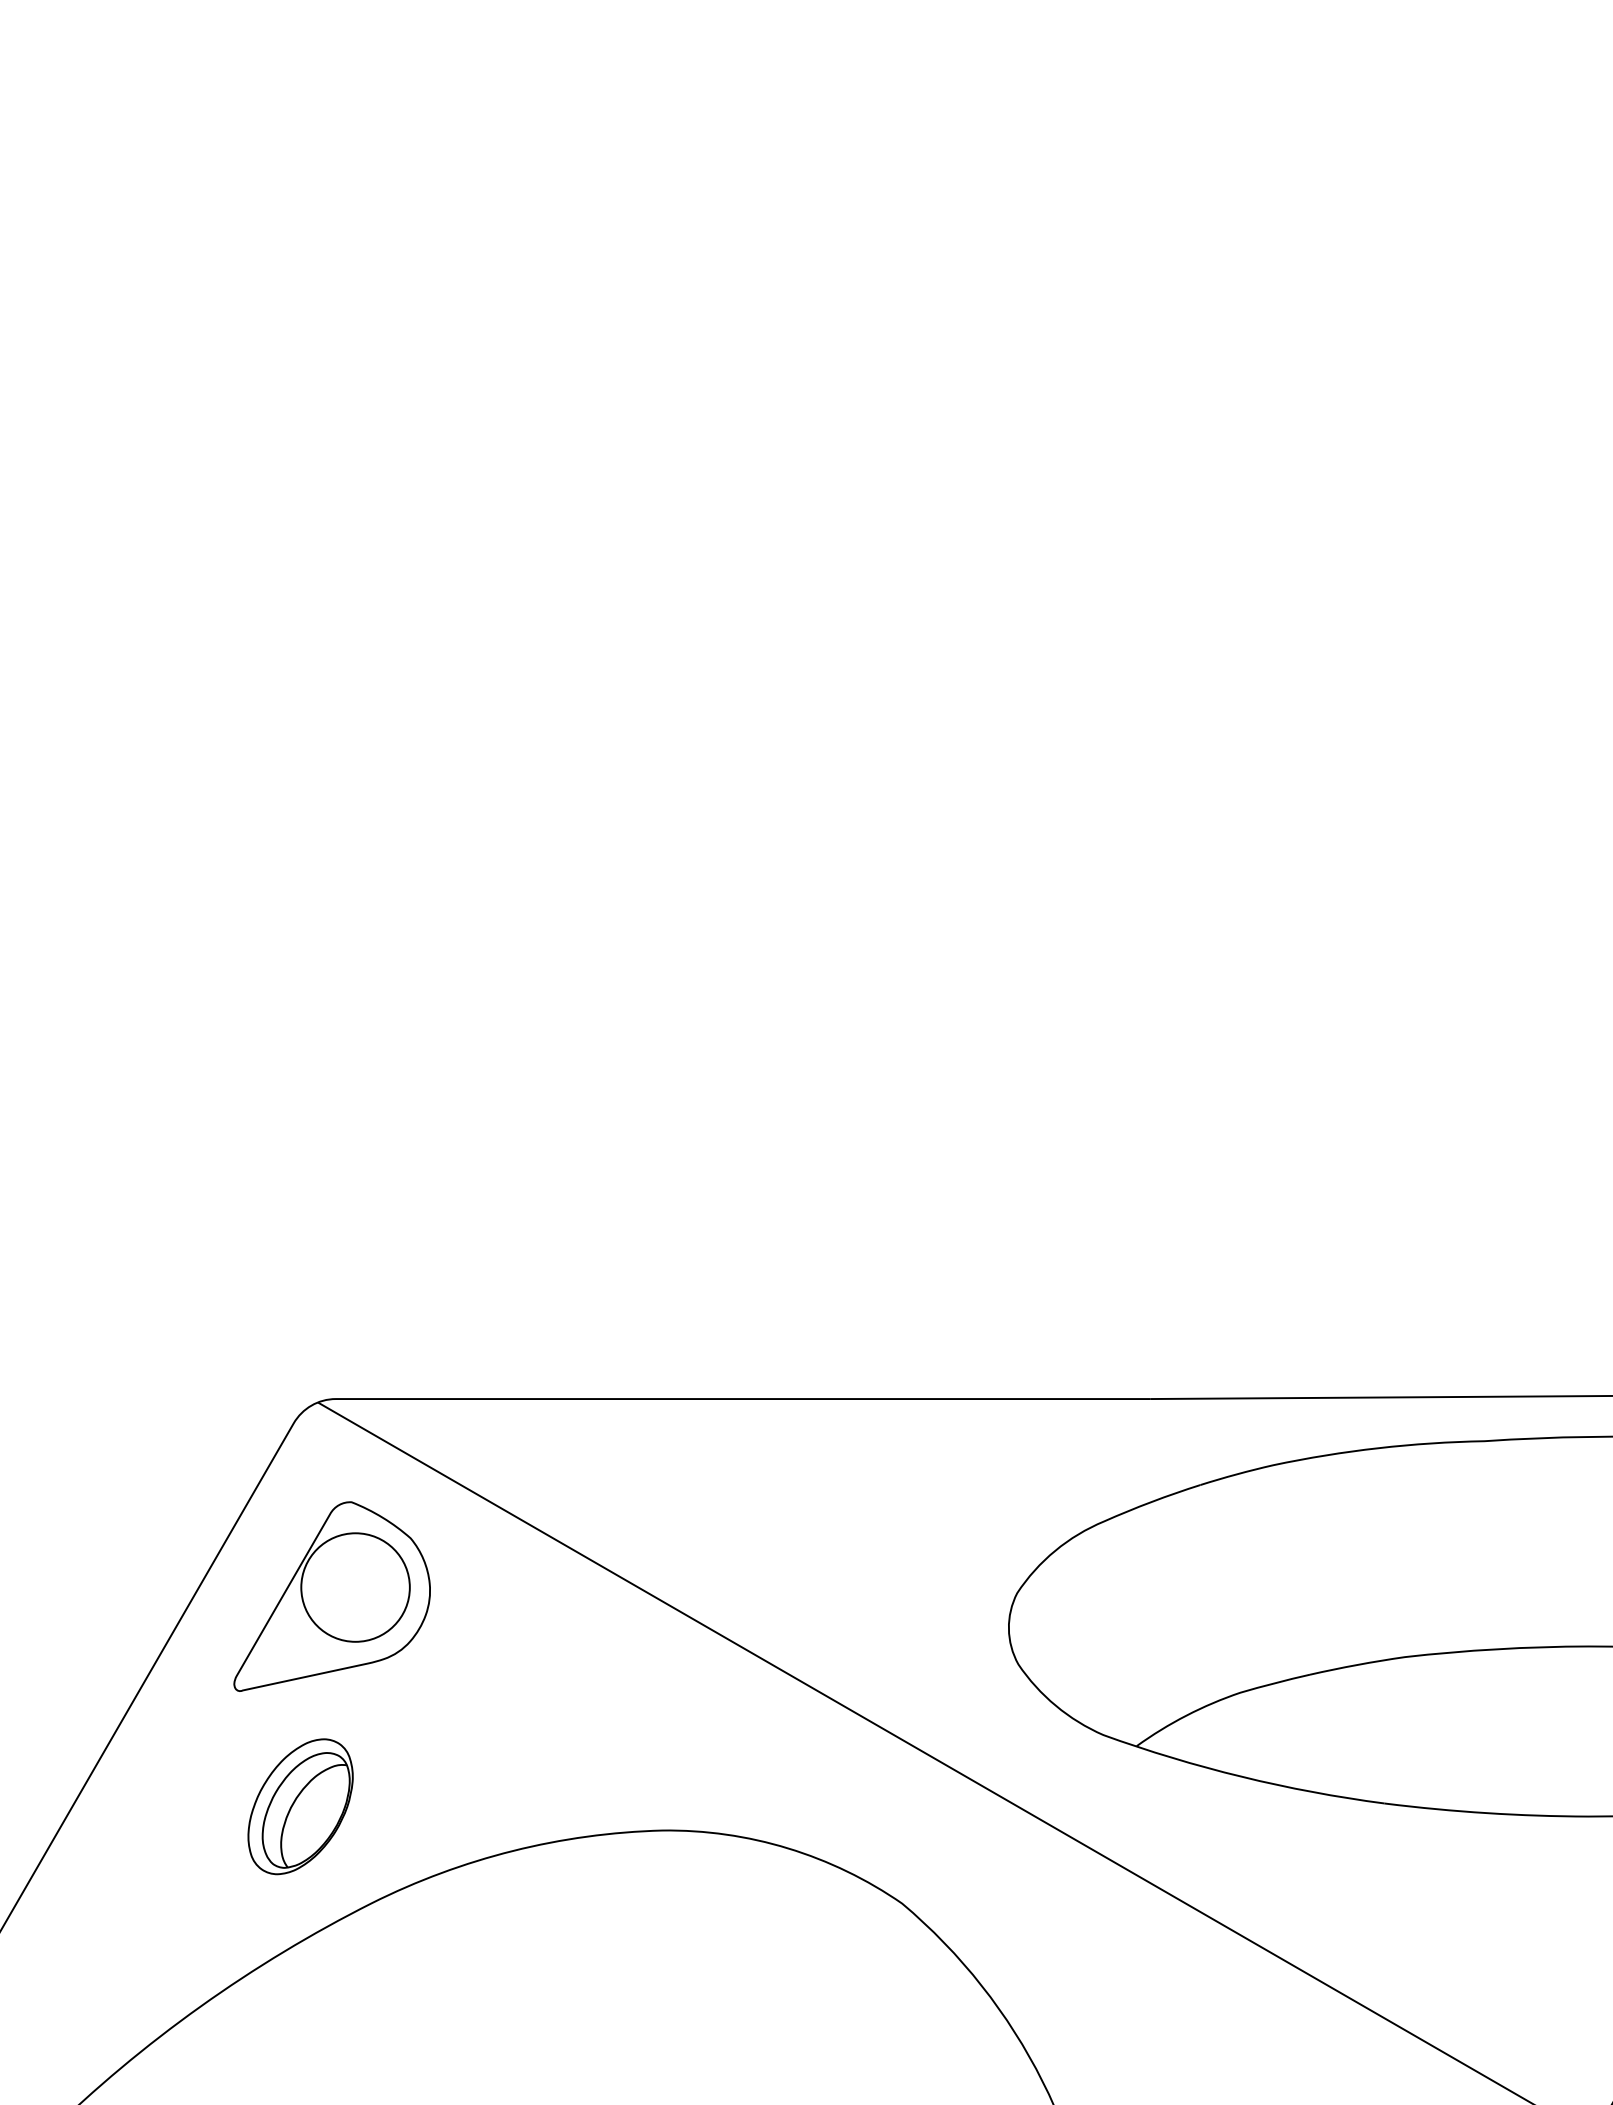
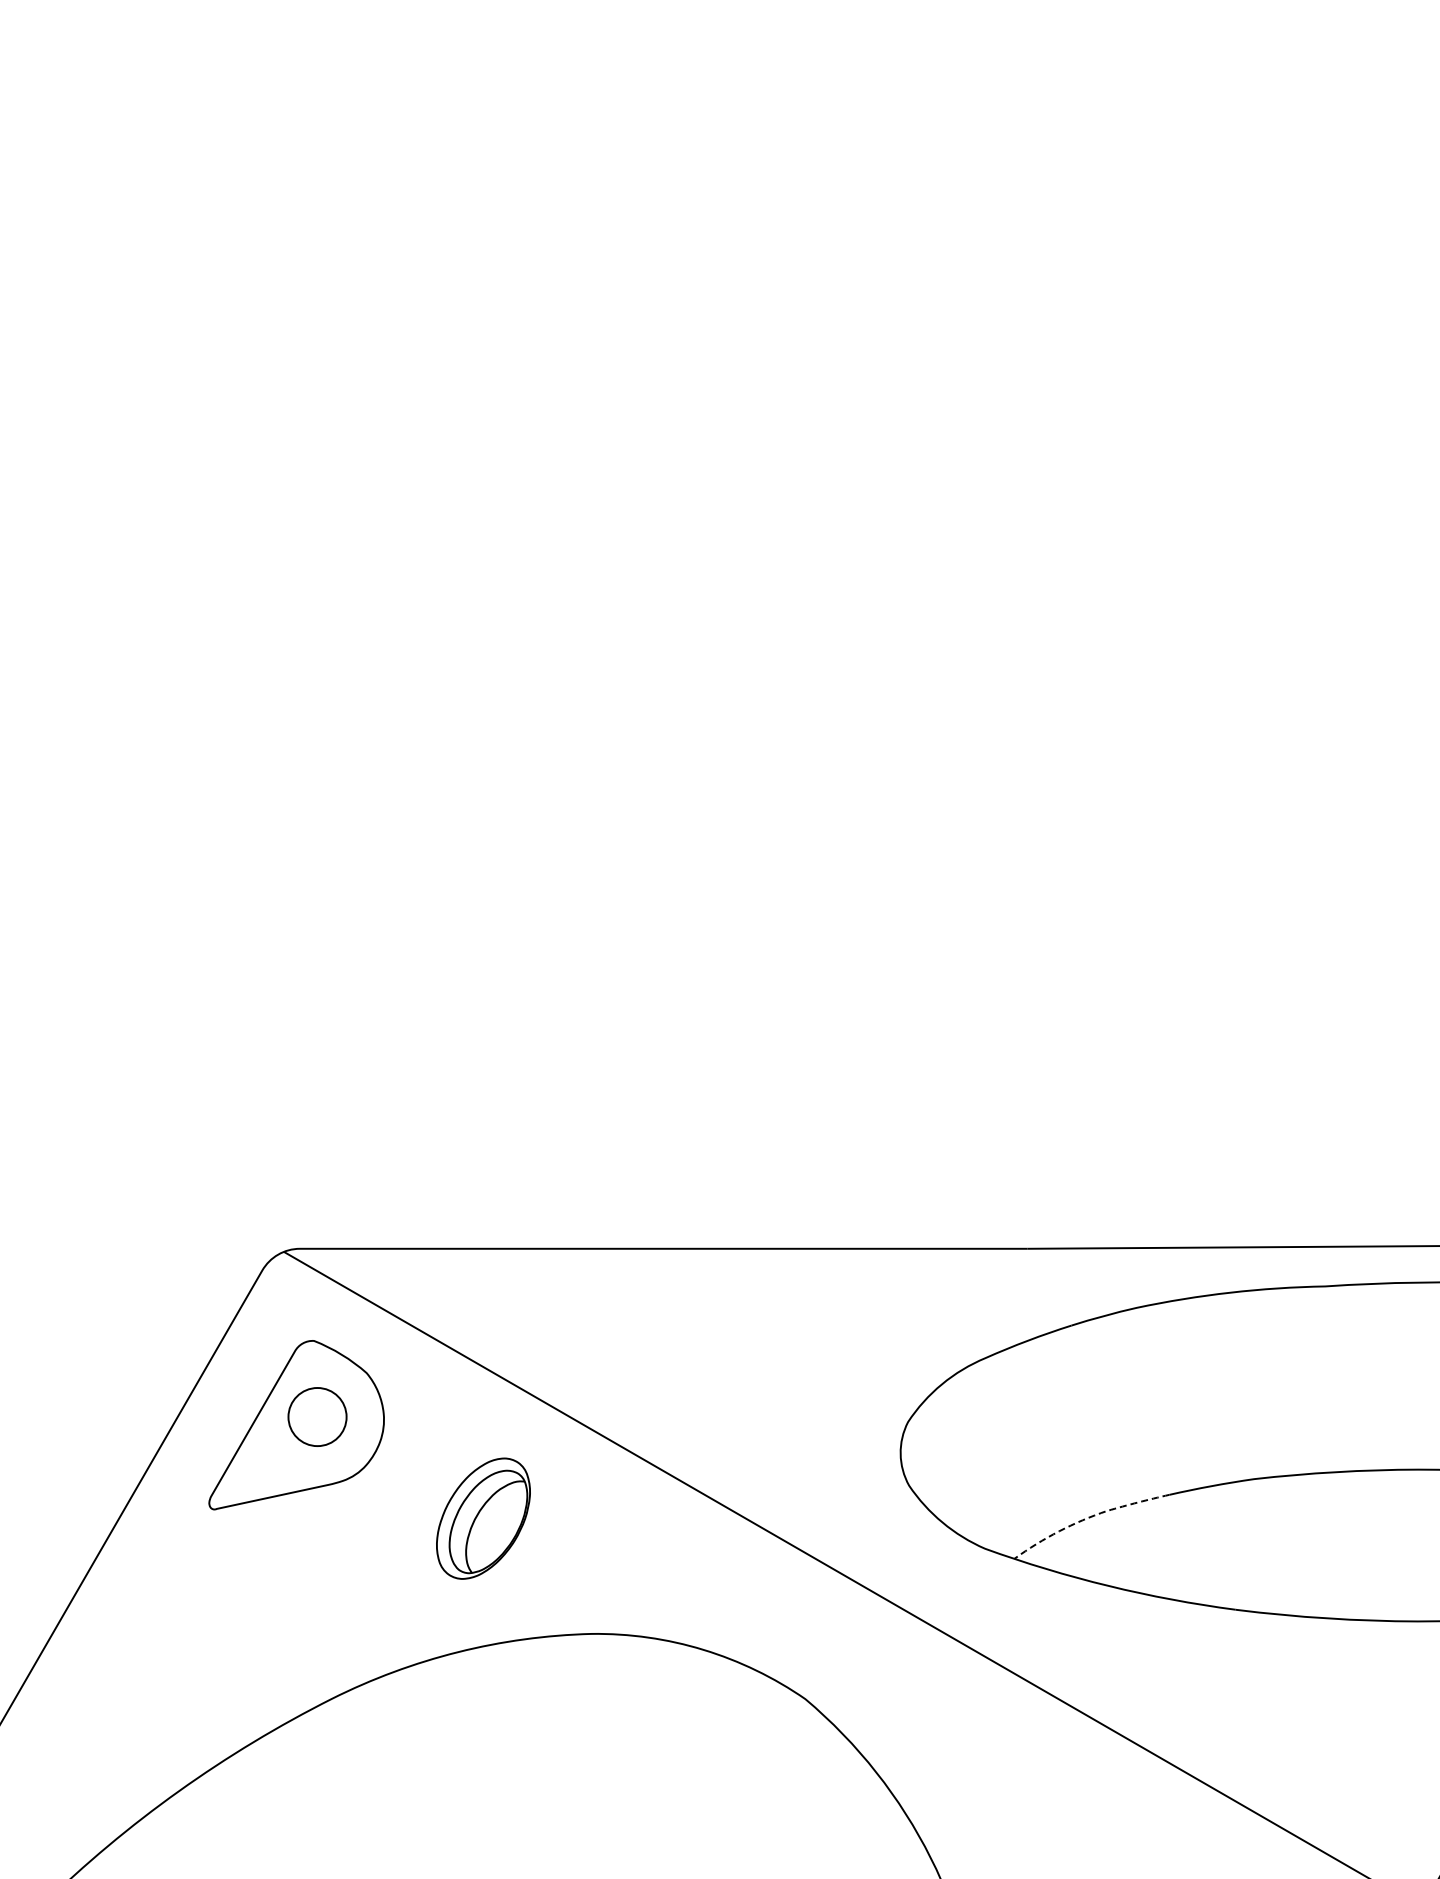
circle: (355, 1586) -> (317, 1416), size x0.6
line: (1218, 1701) -> (1087, 1518), solid -> dashed
part: (300, 1806) -> (483, 1518), moved

